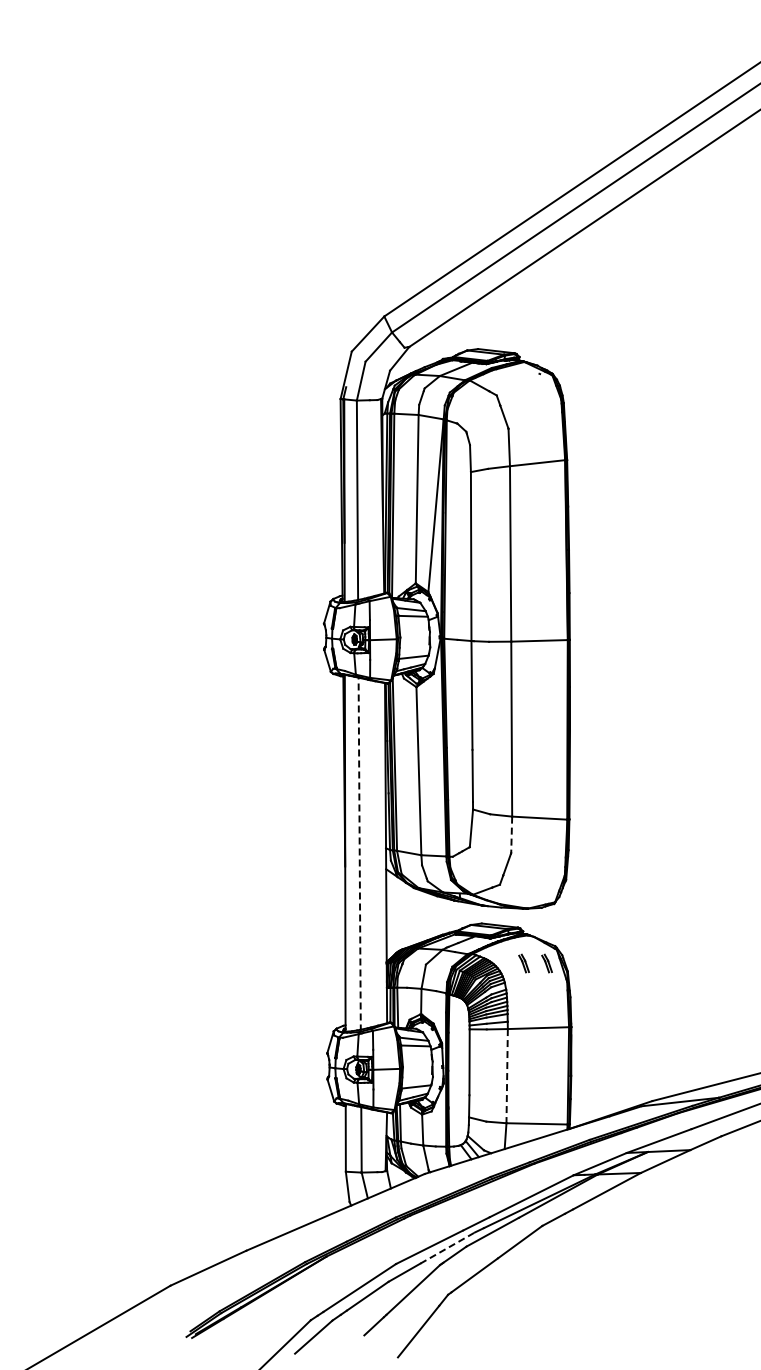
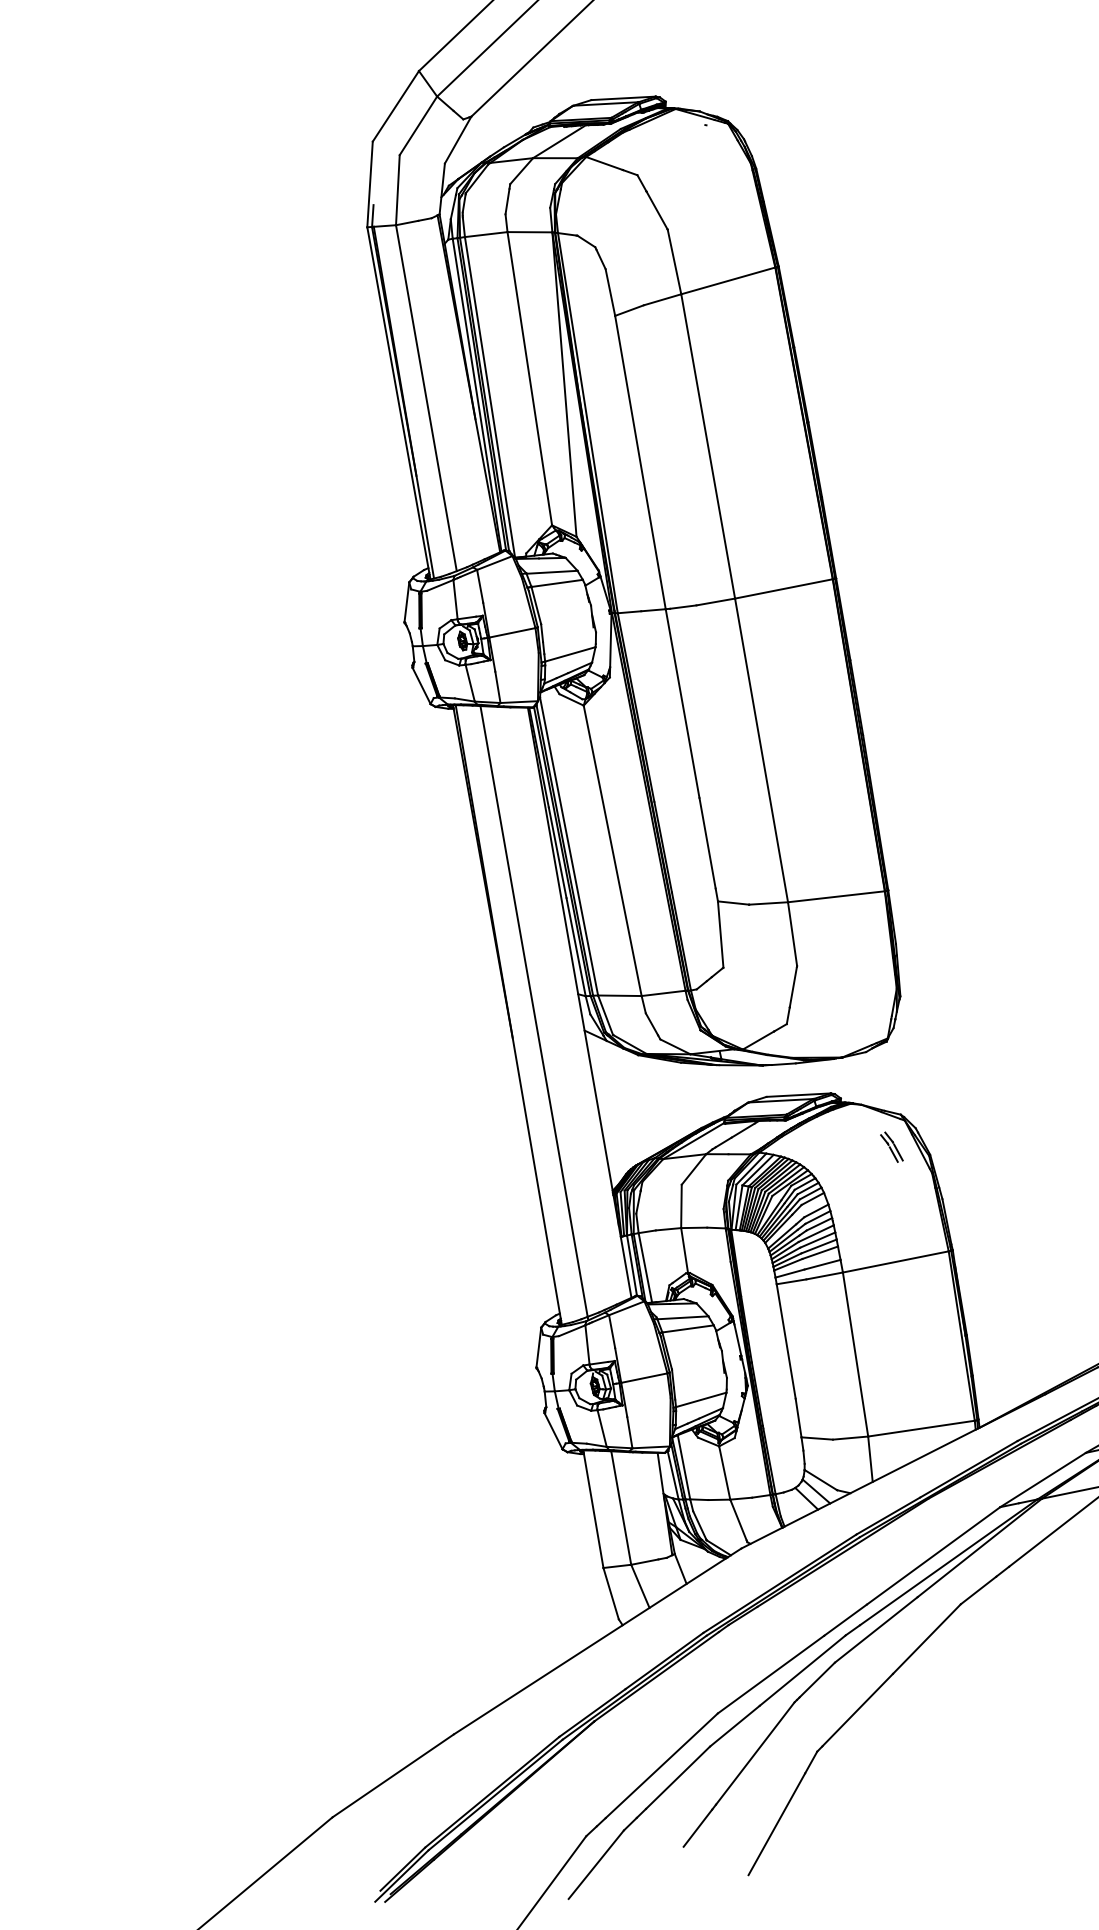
line: (511, 835) -> (792, 935), dashed -> solid
line: (359, 854) -> (533, 1012), dashed -> solid
part: (523, 963) -> (850, 1154), removed
line: (507, 1076) -> (856, 1355), dashed -> solid
line: (448, 1247) -> (804, 1669), dashed -> solid

